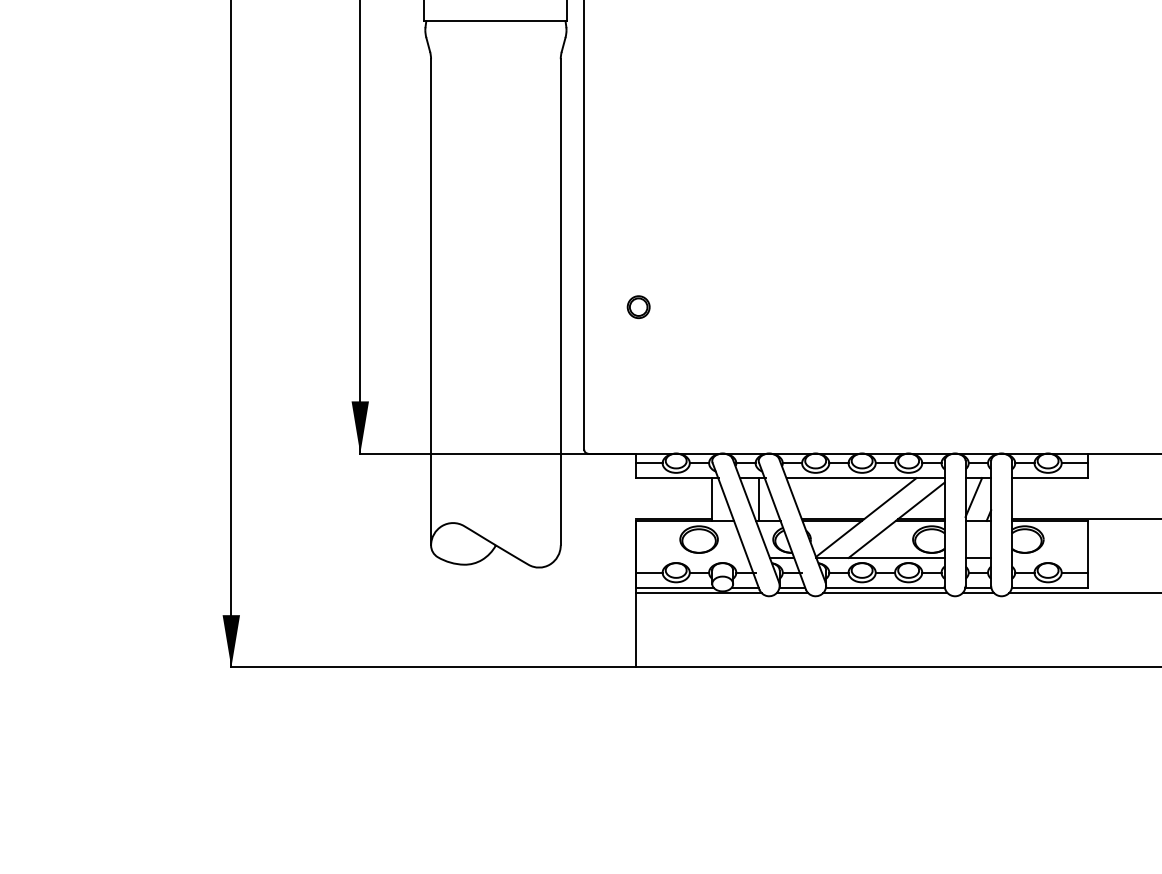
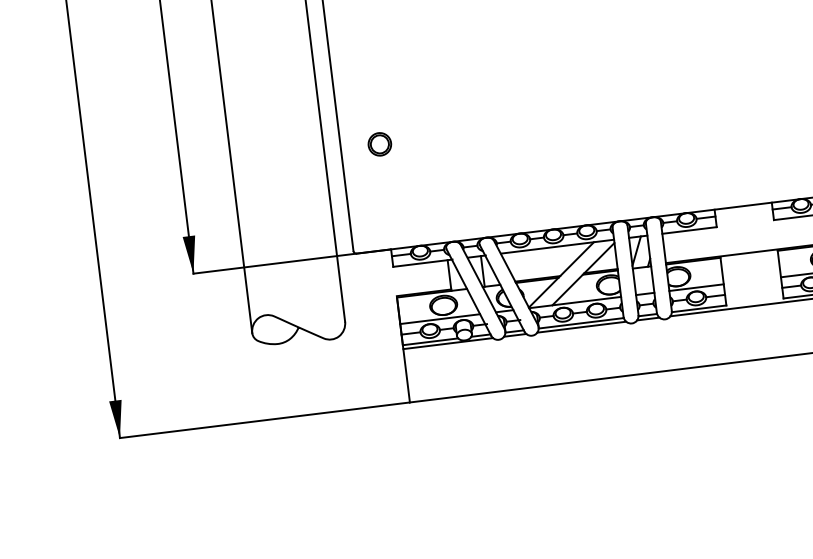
part: (638, 306) -> (379, 143), size x1.43
line: (691, 557) -> (439, 318), added
line: (1050, 557) -> (696, 287), added

